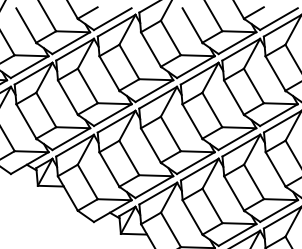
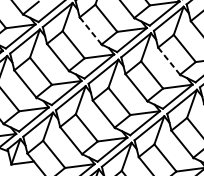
line: (150, 49) -> (90, 31), solid -> dashed
line: (233, 97) -> (168, 61), solid -> dashed

